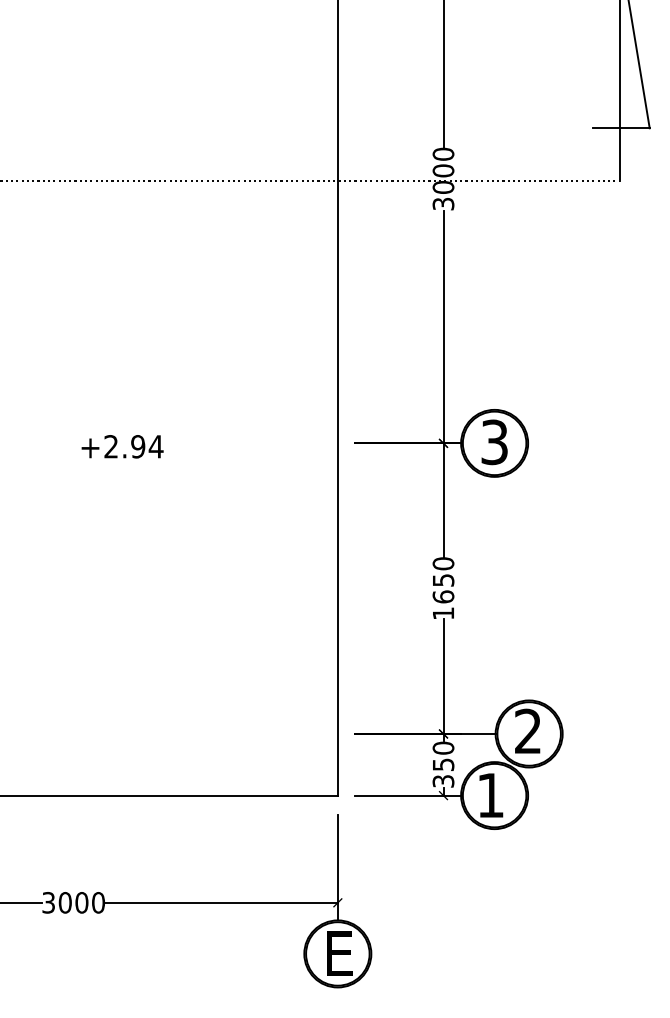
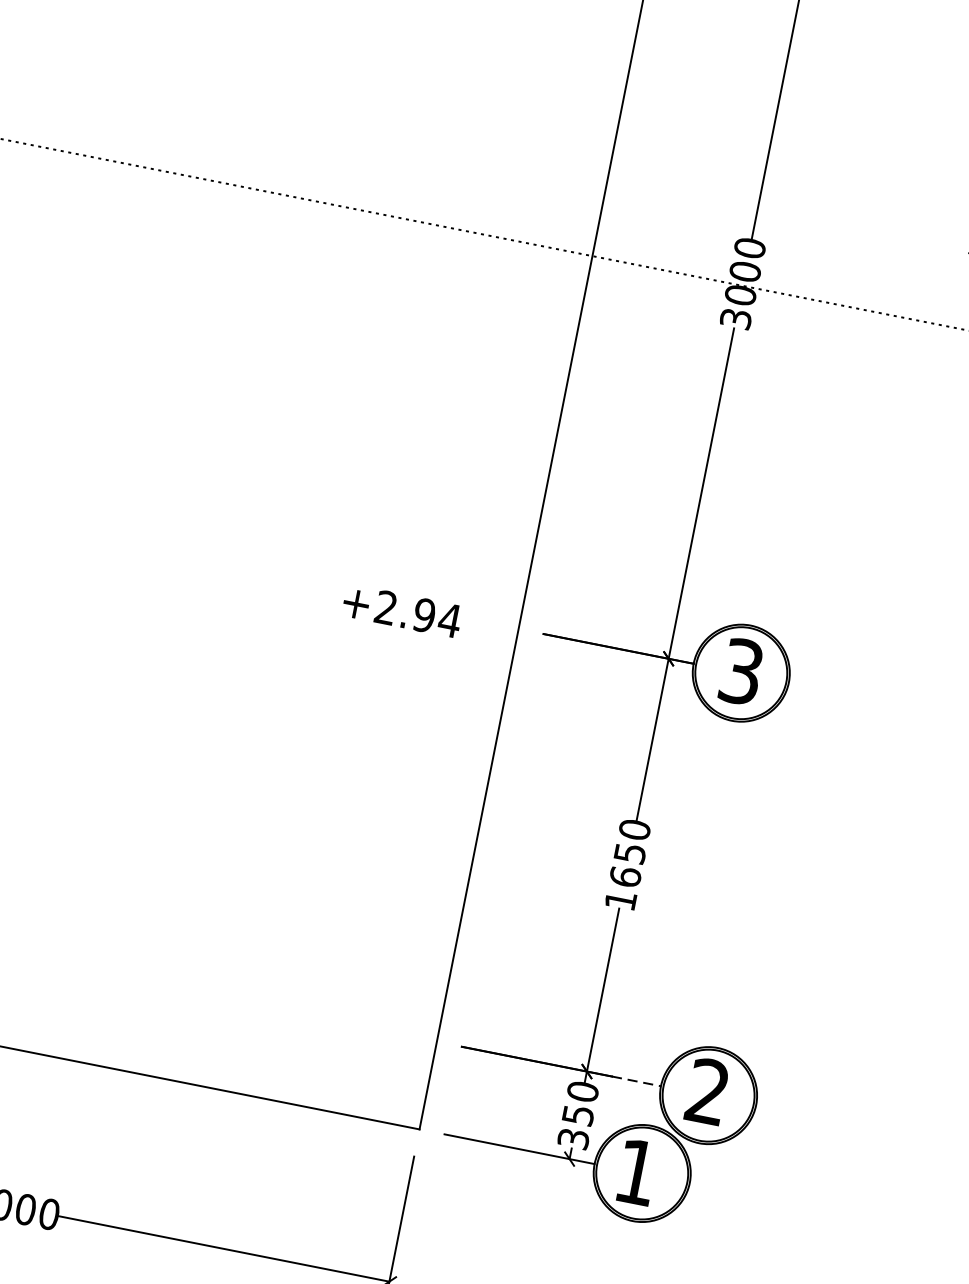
text: (122, 446) -> (402, 610), moved
line: (478, 733) -> (636, 1080), solid -> dashed

